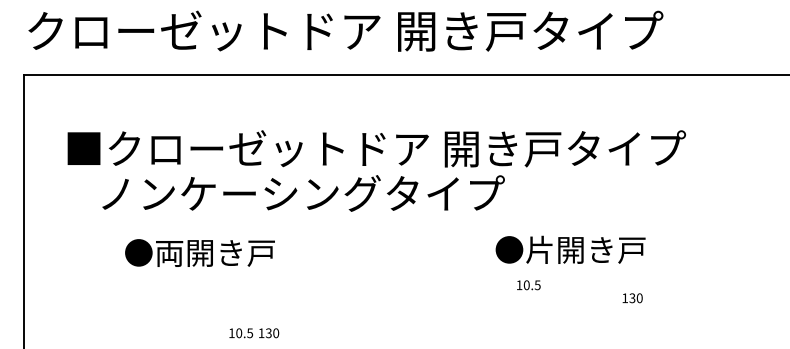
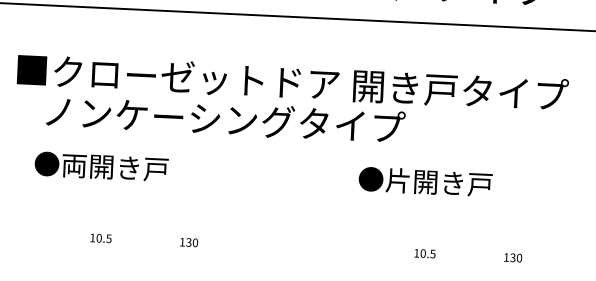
text: (570, 249) -> (425, 181), moved
text: (199, 252) -> (101, 166), moved
text: (528, 285) -> (424, 253), moved
text: (632, 298) -> (512, 258), moved
text: (240, 333) -> (100, 238), moved

